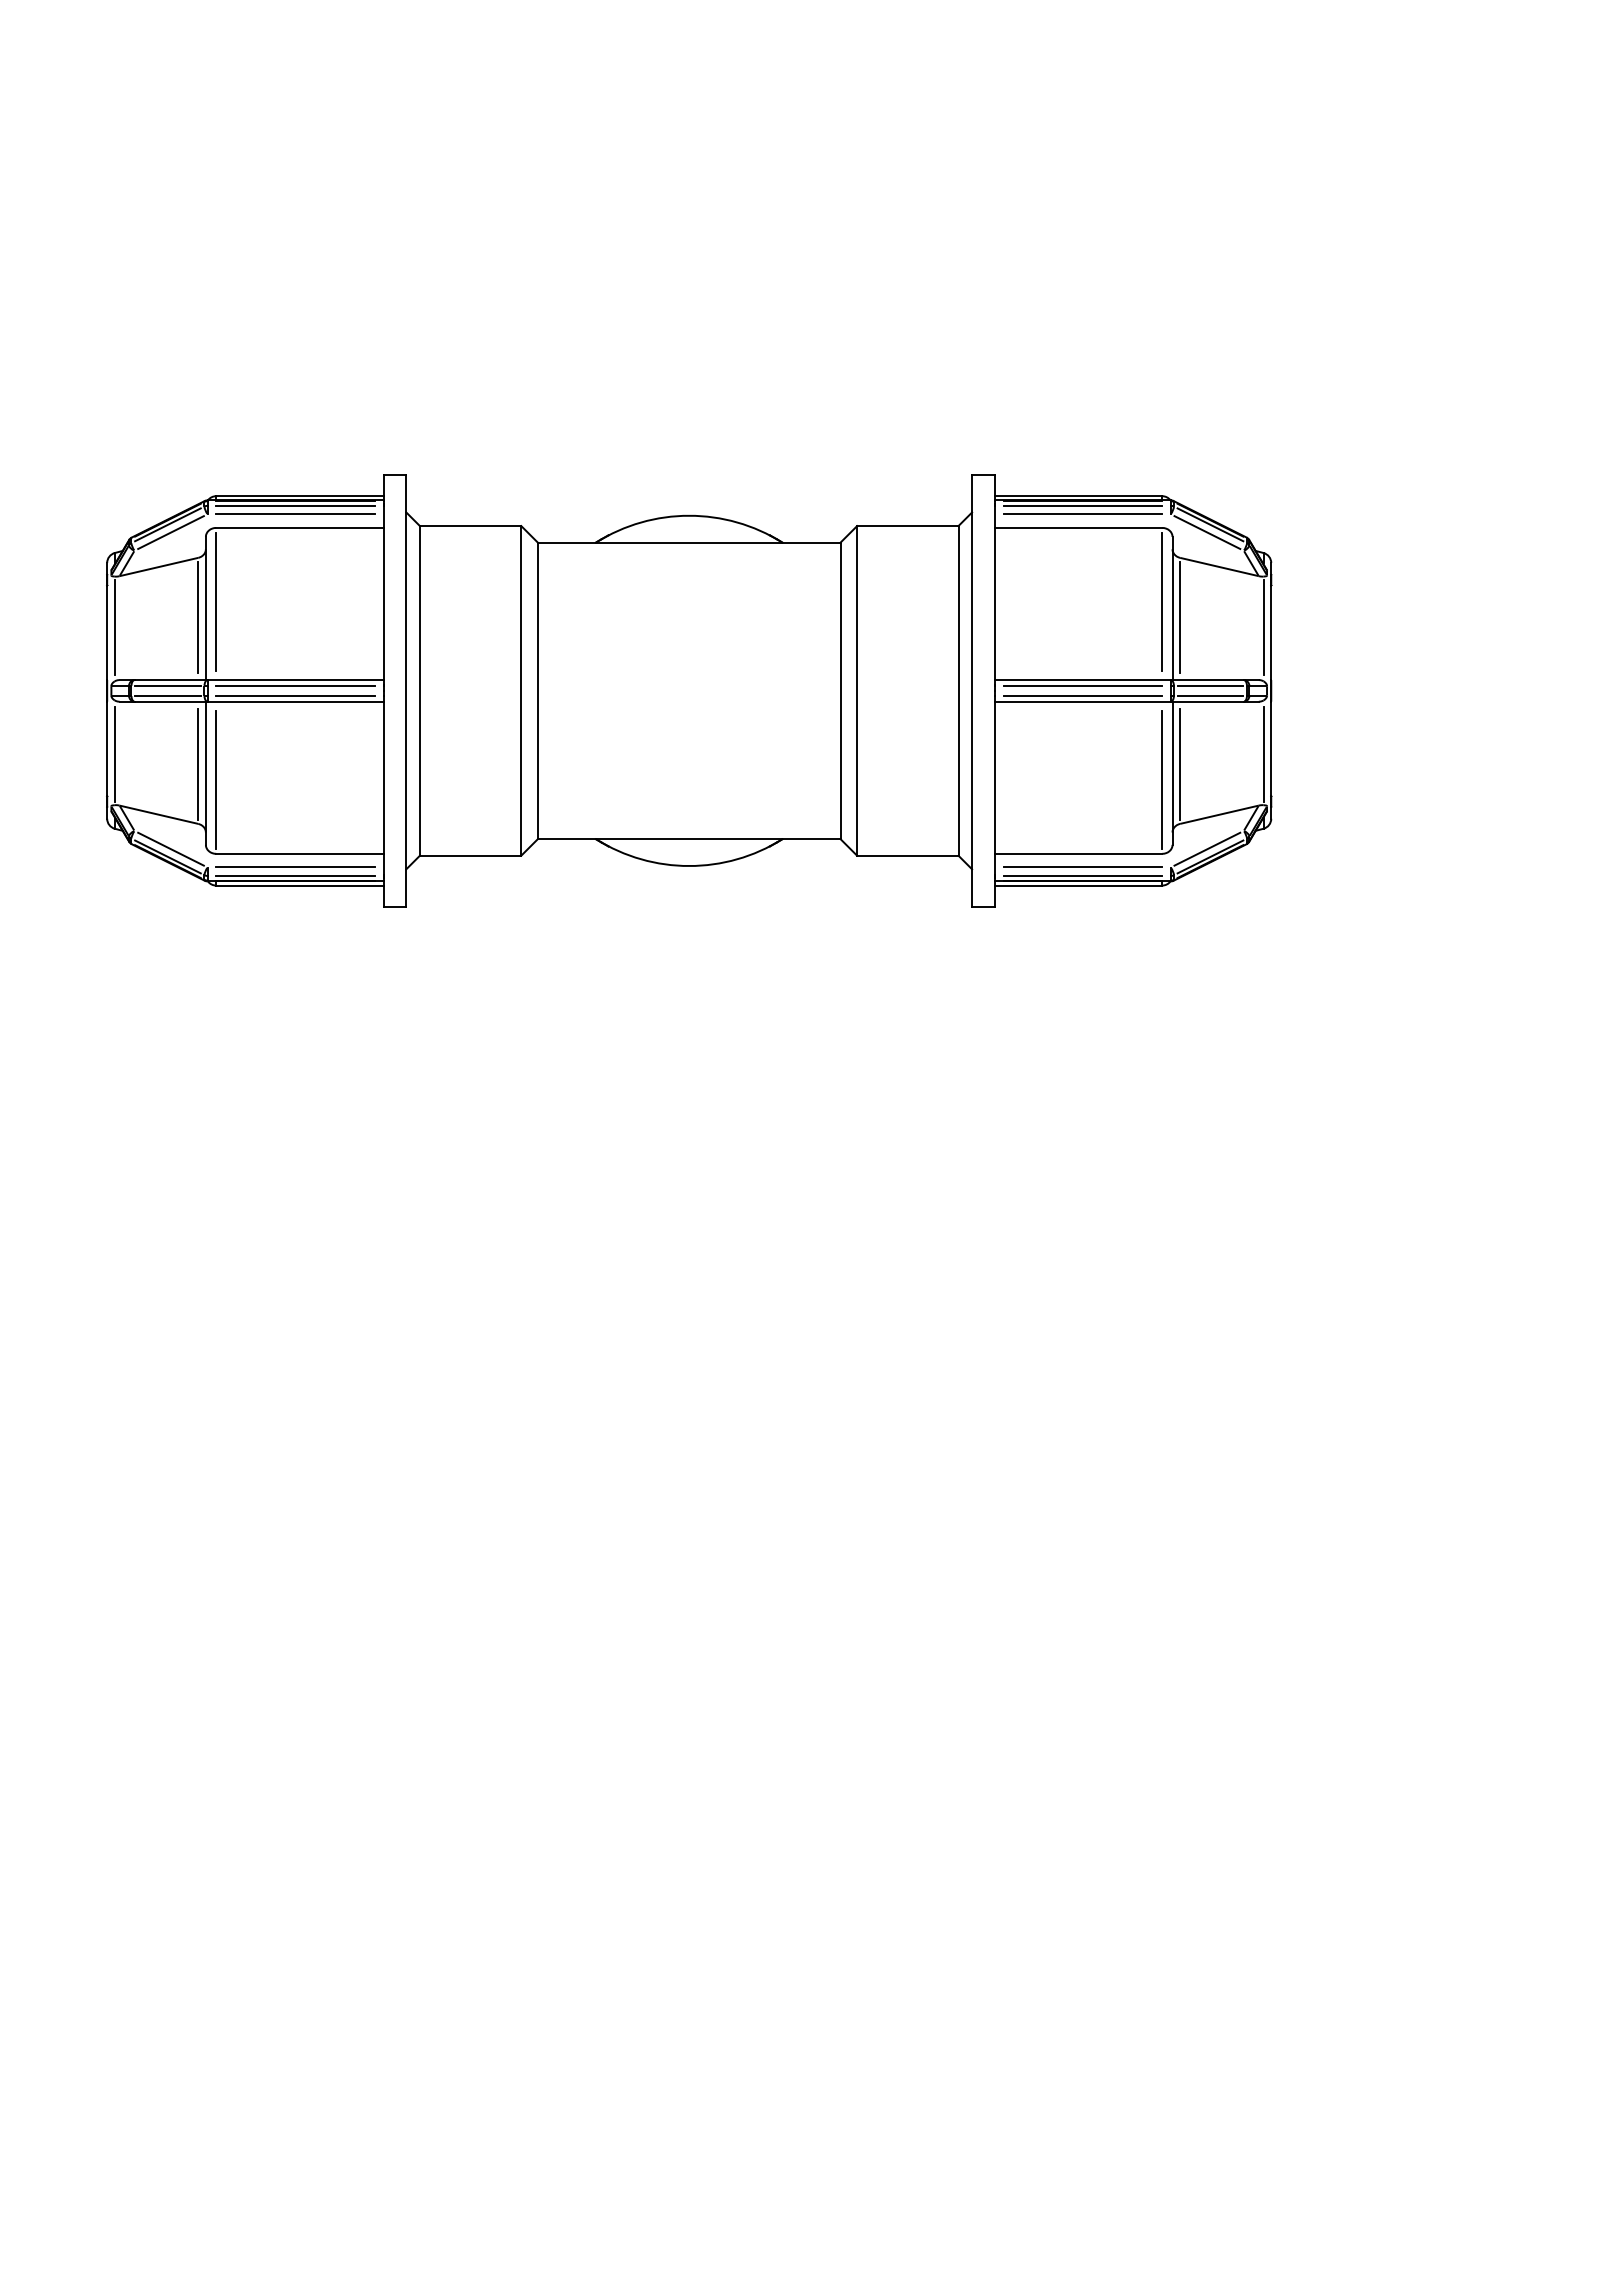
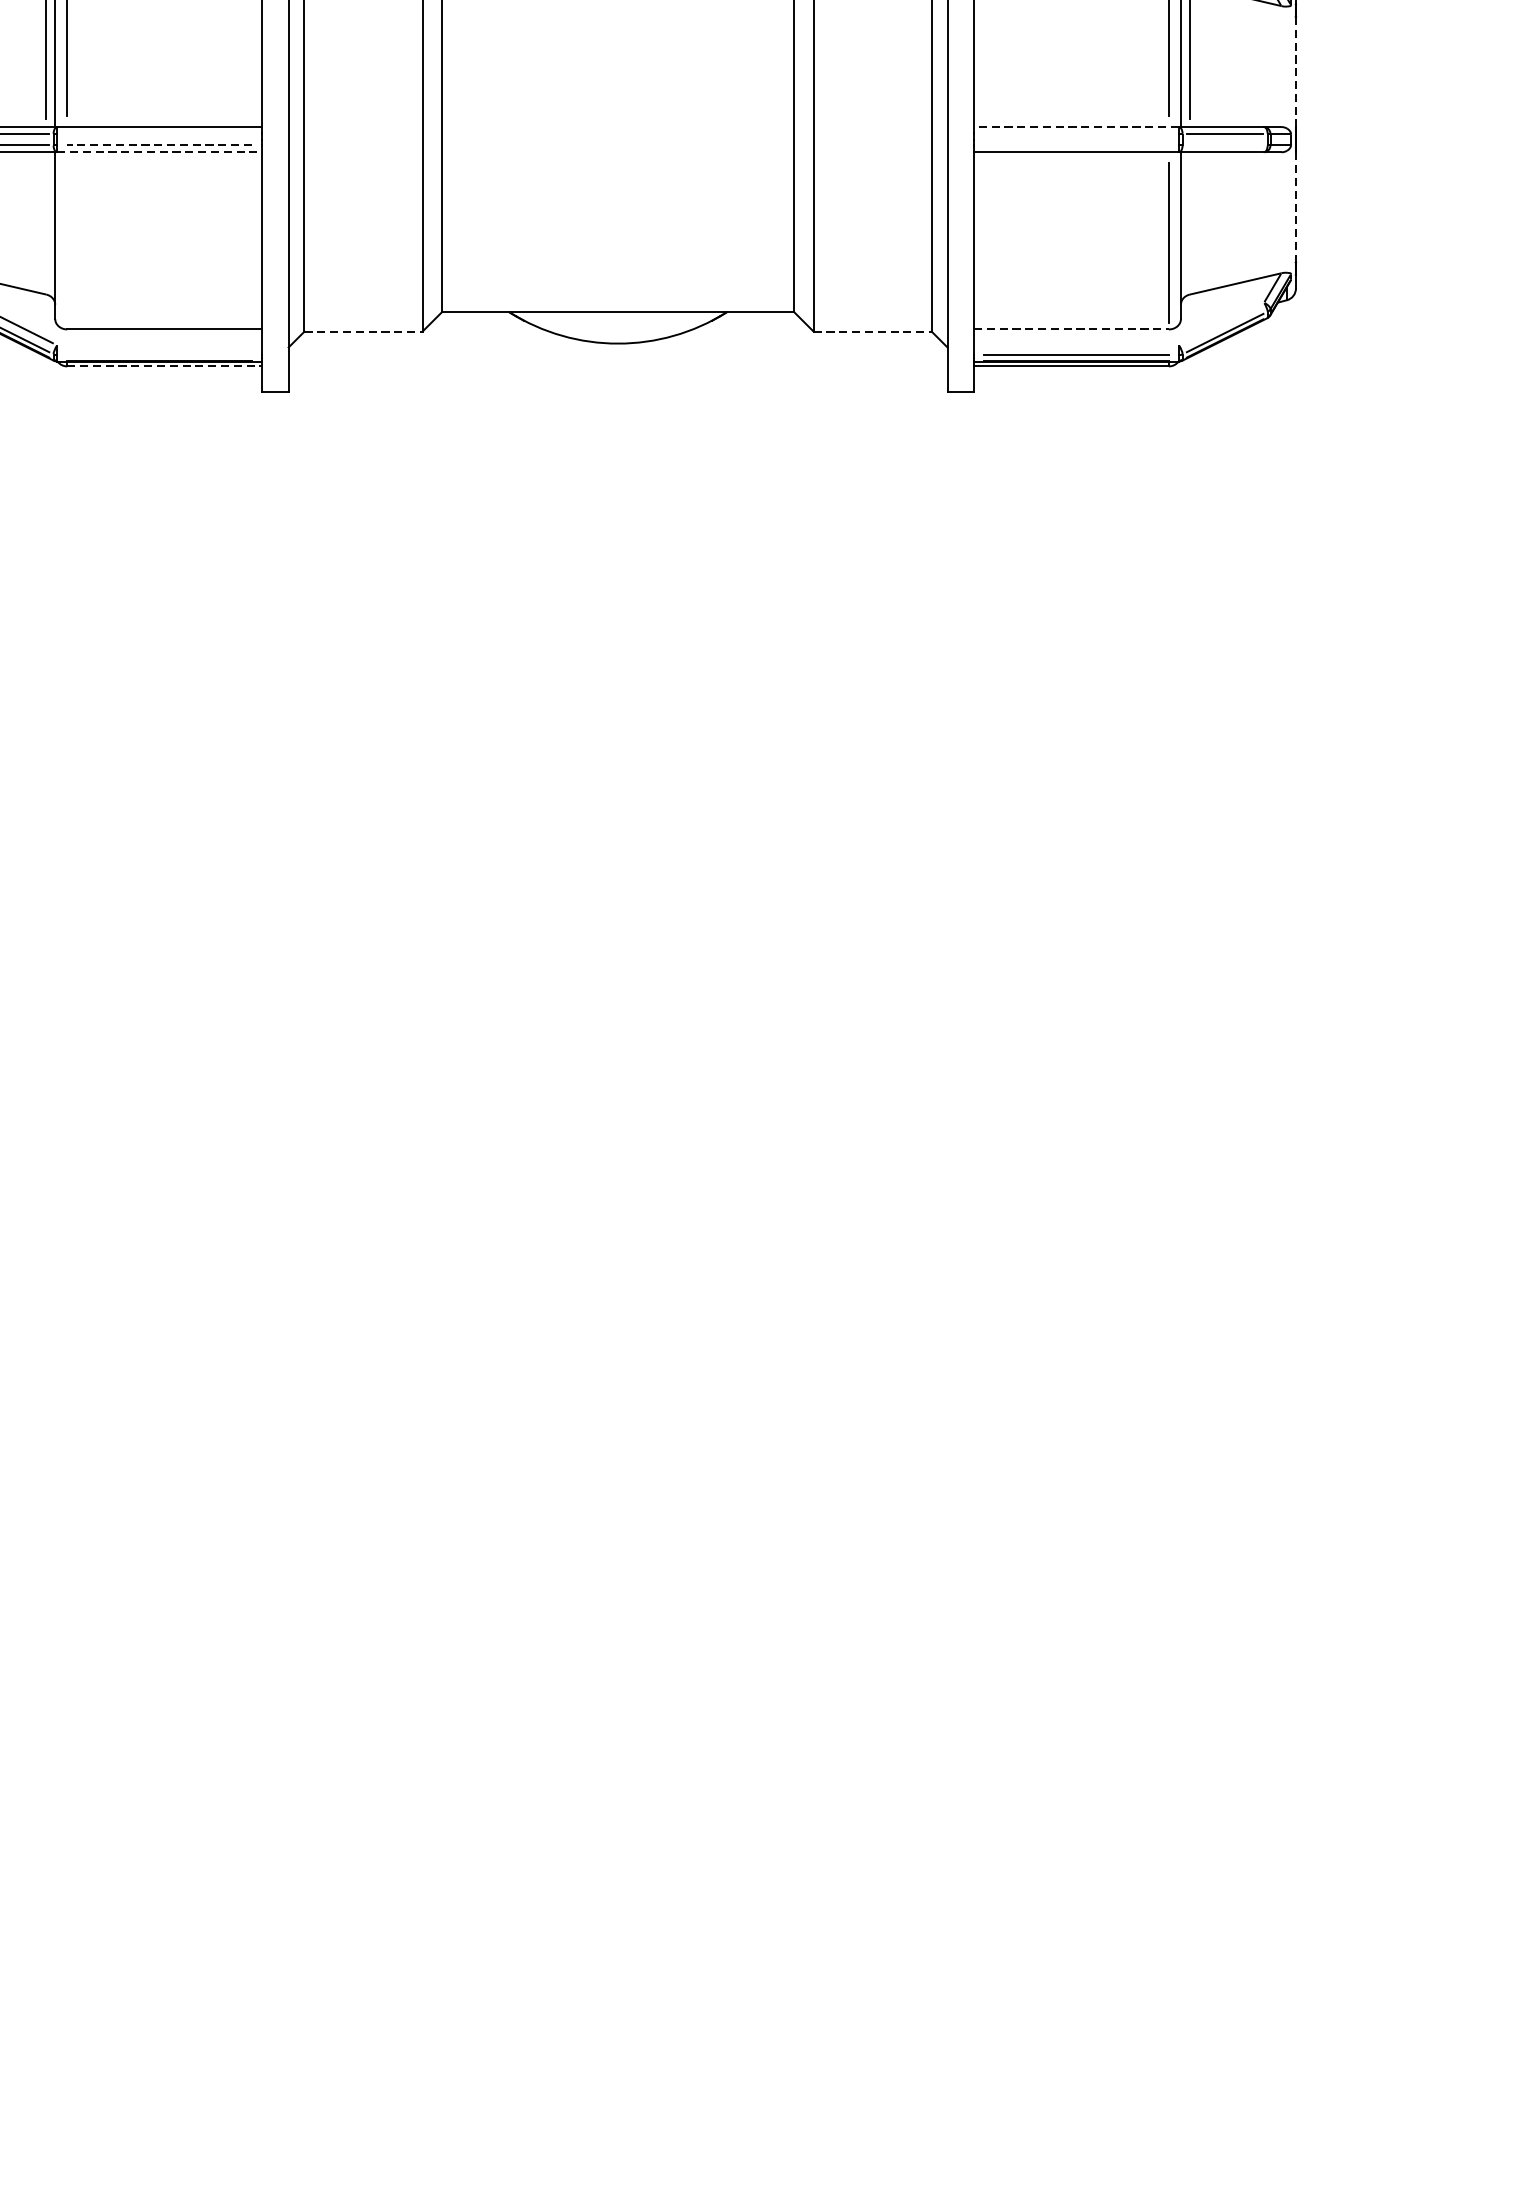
line: (1263, 627) -> (1286, 65), removed
line: (1271, 633) -> (1296, 72), solid -> dashed
line: (1082, 680) -> (1076, 127), solid -> dashed
line: (295, 686) -> (159, 134), removed
line: (1082, 686) -> (1076, 134), removed
line: (295, 695) -> (159, 145), solid -> dashed
line: (1082, 695) -> (1076, 145), removed
line: (1210, 695) -> (1225, 145), removed
line: (296, 701) -> (160, 152), solid -> dashed
line: (1271, 749) -> (1296, 207), solid -> dashed
line: (1263, 753) -> (1286, 212), removed
line: (198, 763) -> (46, 224), removed
line: (1180, 763) -> (1190, 224), removed
line: (216, 779) -> (67, 242), removed
line: (1207, 848) -> (1221, 323), removed
line: (1078, 853) -> (1071, 329), solid -> dashed
line: (470, 855) -> (363, 331), solid -> dashed
line: (907, 855) -> (872, 331), solid -> dashed
line: (1082, 866) -> (1076, 344), removed
line: (295, 867) -> (159, 345), removed
line: (295, 875) -> (159, 354), removed
line: (299, 885) -> (164, 366), solid -> dashed

